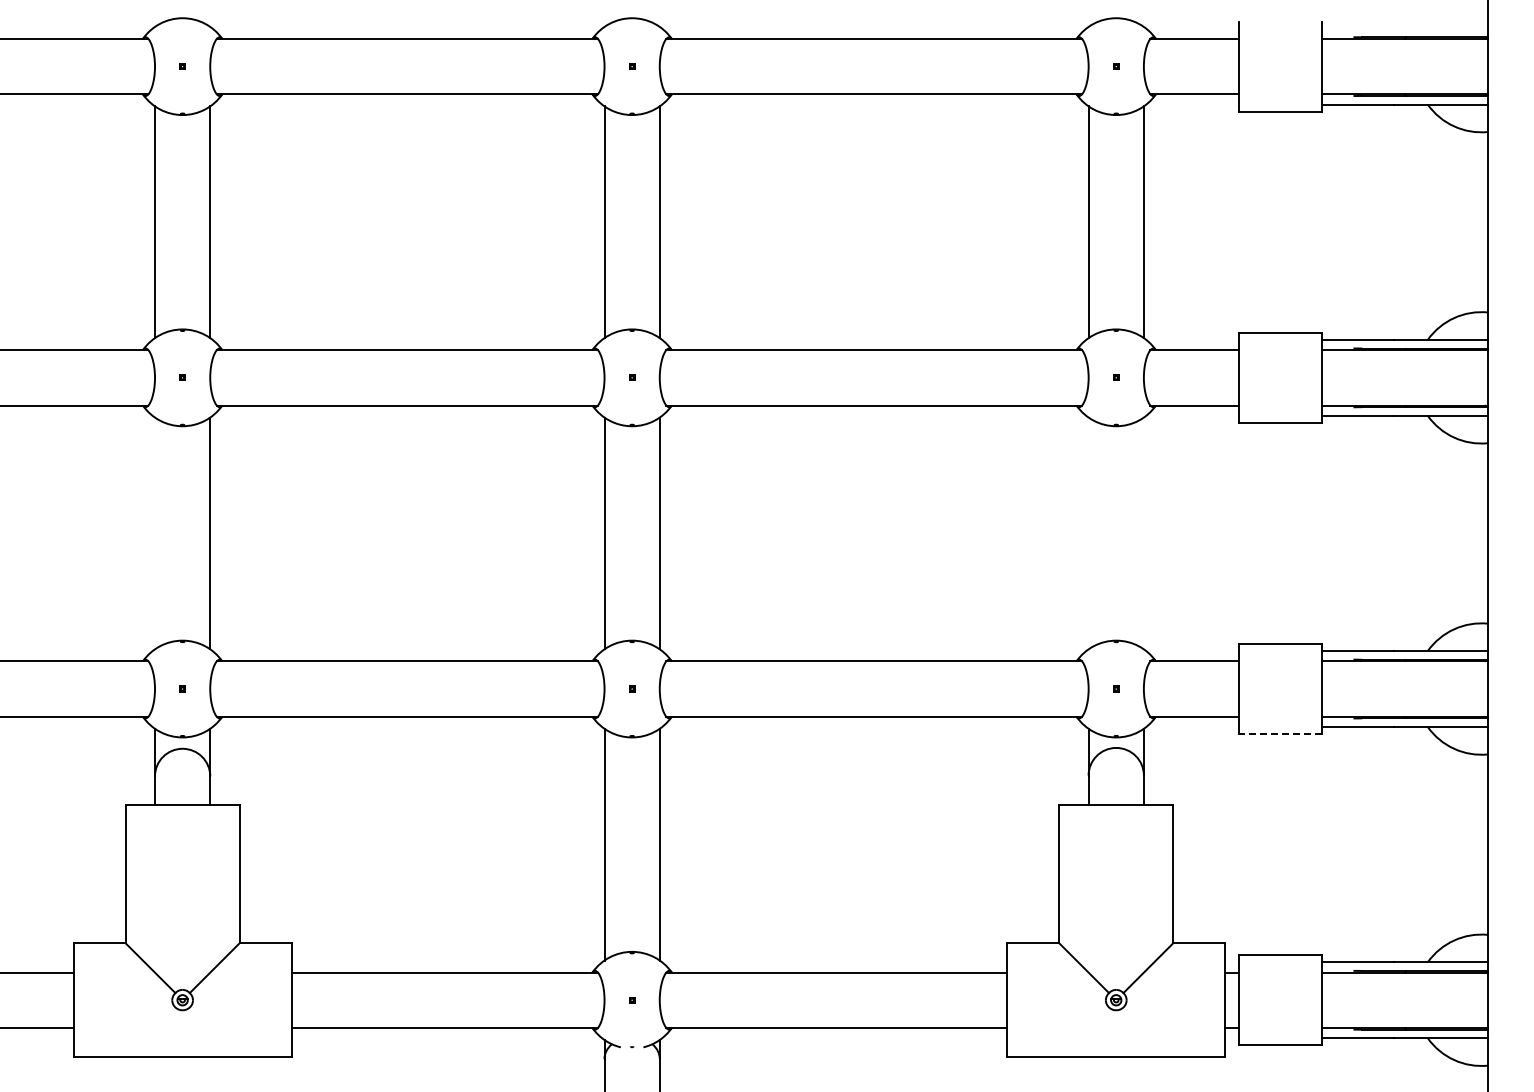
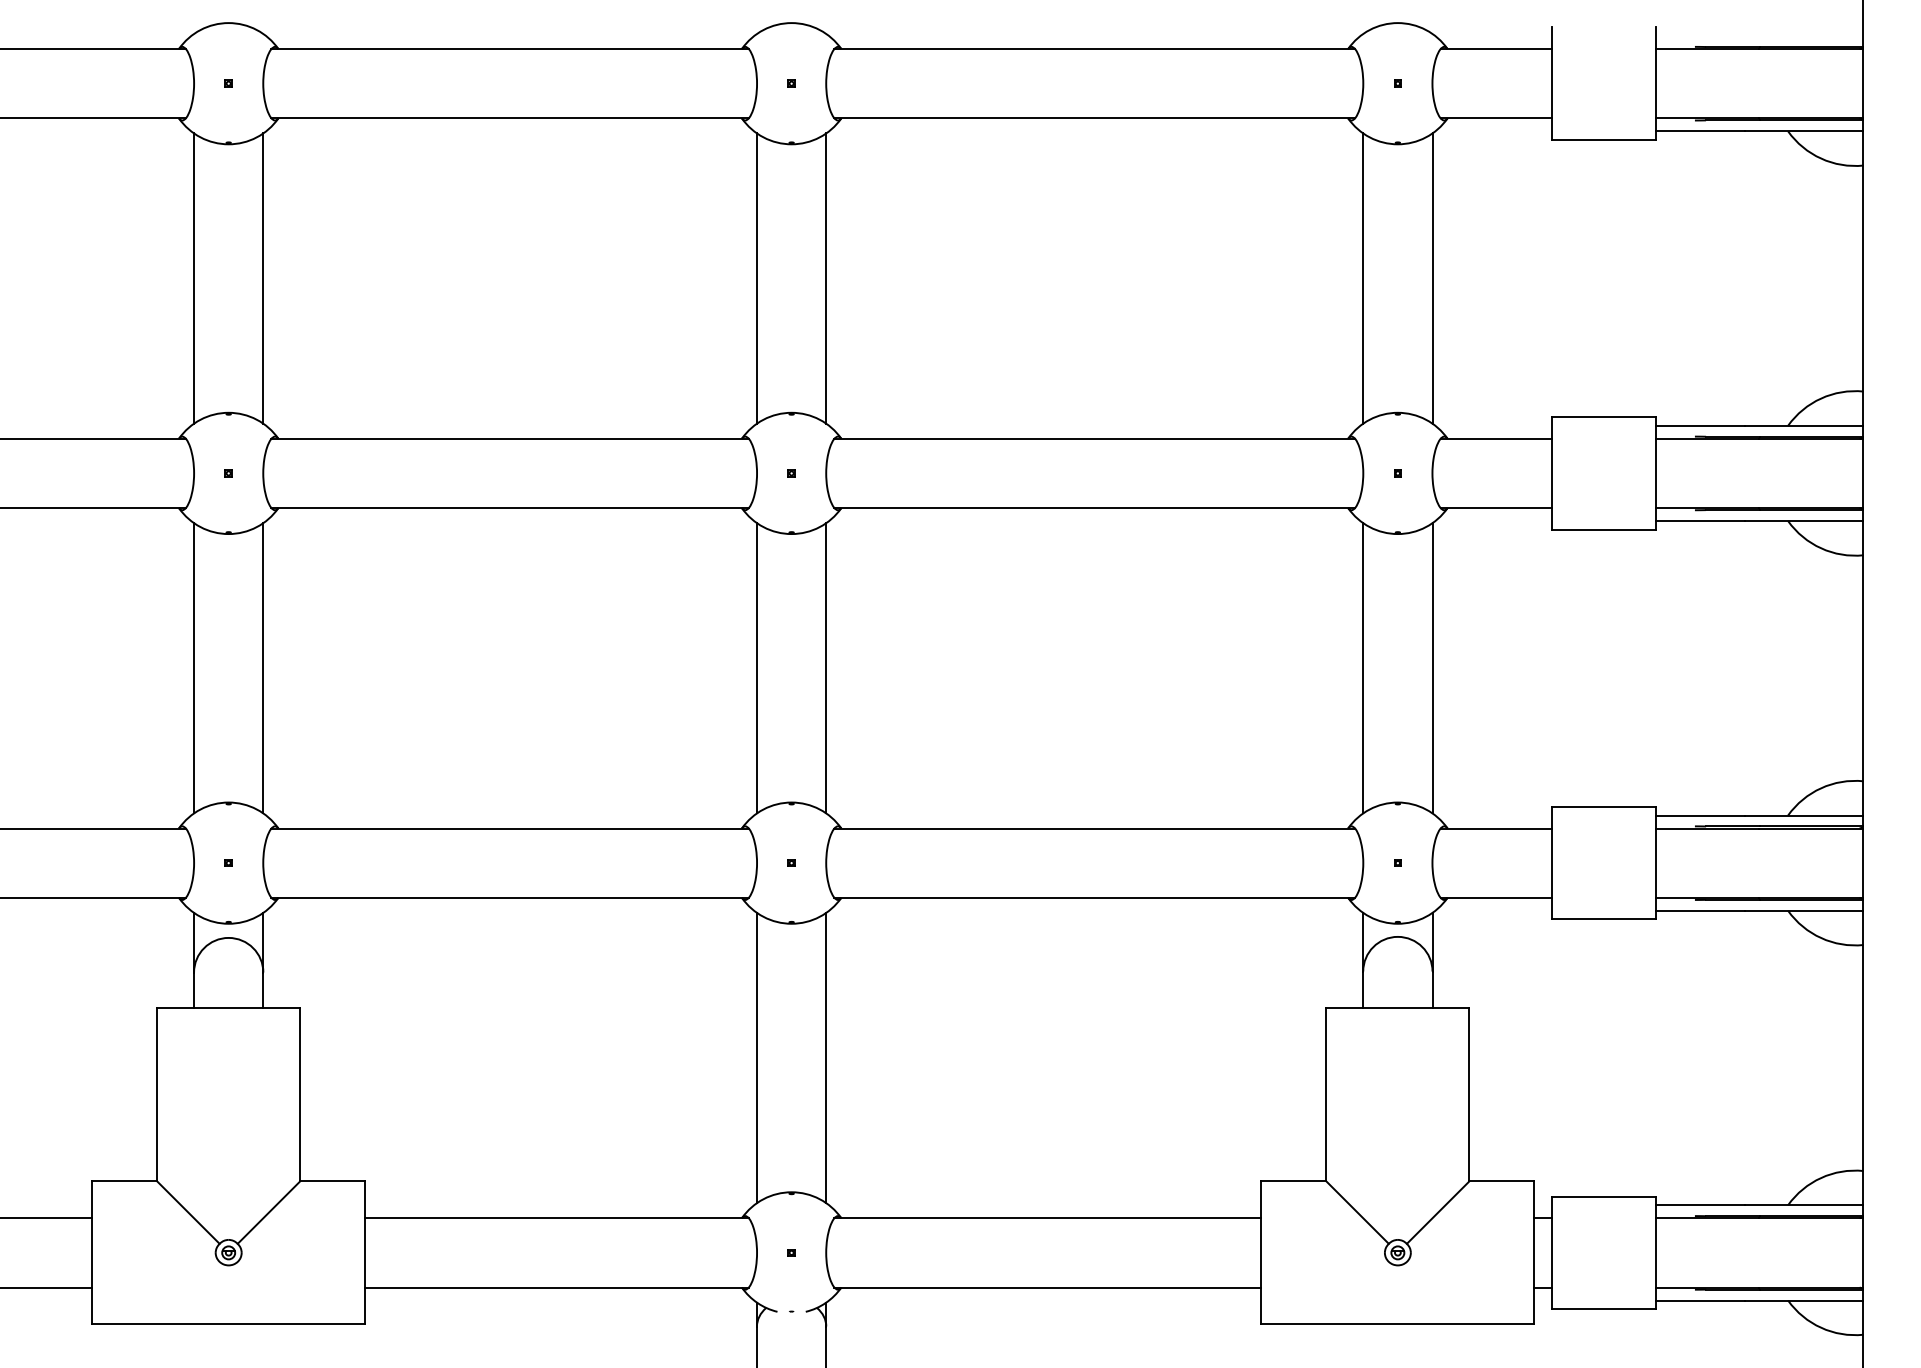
line: (154, 533) -> (193, 668), added
line: (1088, 533) -> (1363, 668), added
line: (1143, 533) -> (1431, 668), added
line: (1280, 734) -> (1603, 920), dashed -> solid

